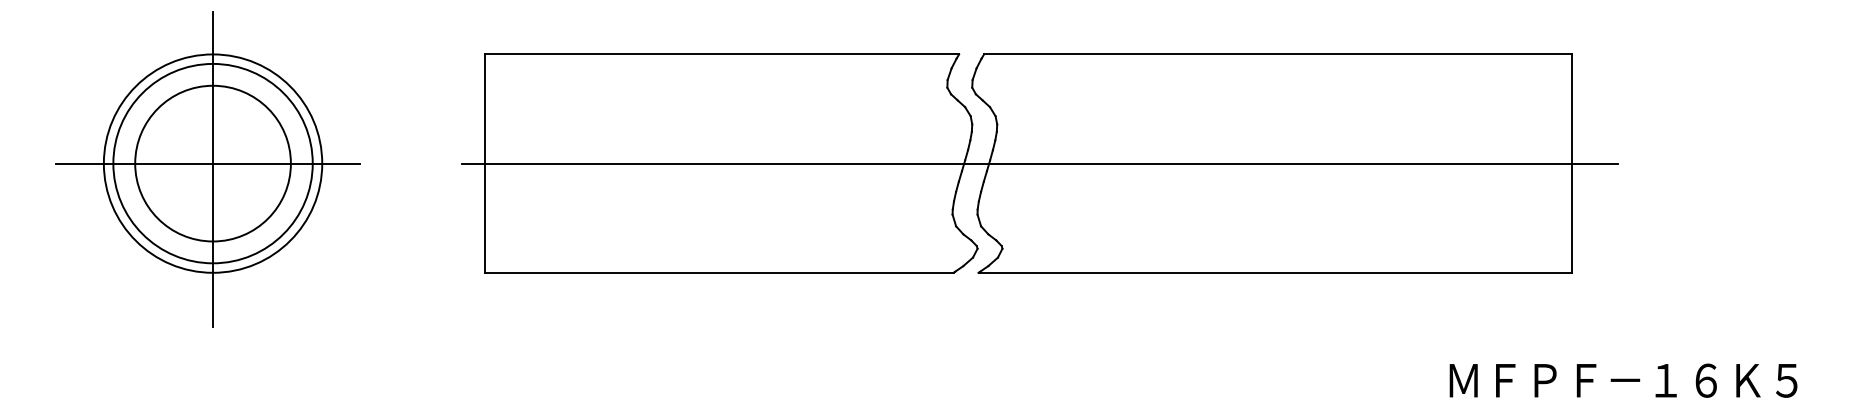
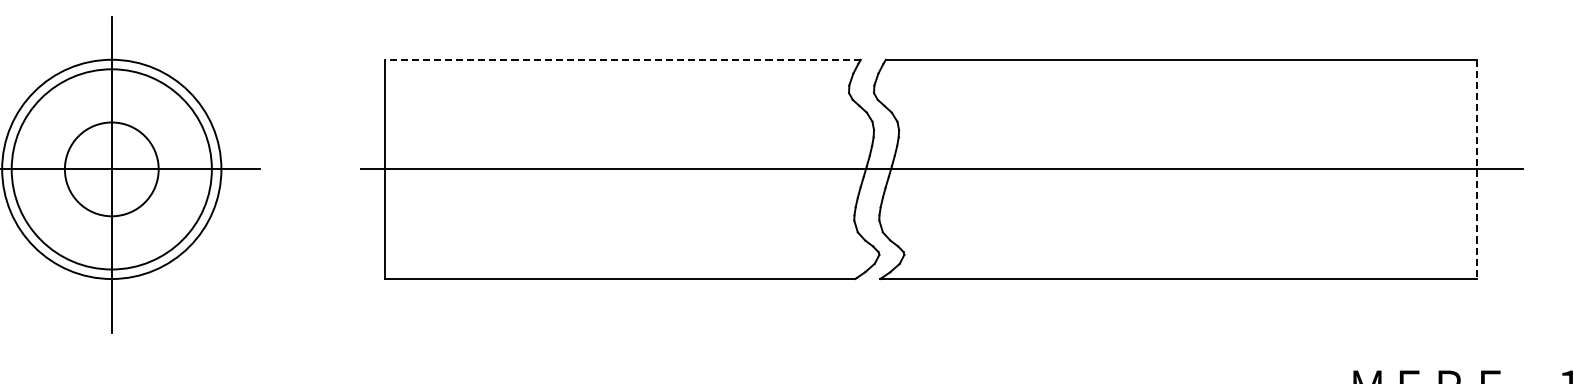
line: (722, 54) -> (623, 59), solid -> dashed
circle: (212, 163) -> (111, 169), size x0.6
line: (1572, 164) -> (1476, 170), solid -> dashed

